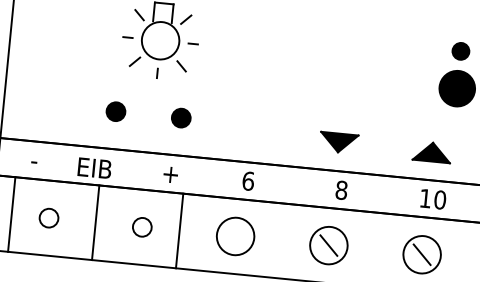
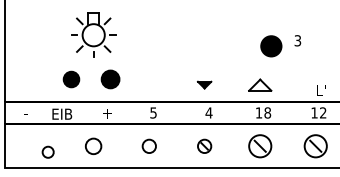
fill: (459, 50) -> (270, 23), removed
part: (116, 111) -> (71, 79), size x1.4
part: (179, 117) -> (109, 79), size x1.6
part: (338, 141) -> (204, 84), size x0.6
fill: (432, 150) -> (260, 84), removed
text: (248, 180) -> (153, 112), 6 -> 5
text: (340, 189) -> (208, 112), 8 -> 4
text: (439, 199) -> (267, 112), 10 -> 18
line: (10, 214) -> (15, 146), removed
circle: (48, 216) -> (47, 151), moved
line: (94, 223) -> (65, 146), removed
circle: (142, 225) -> (93, 145), size x1.4
line: (178, 231) -> (115, 146), removed
circle: (236, 236) -> (149, 146), size x0.6
part: (328, 245) -> (204, 146), size x0.6

